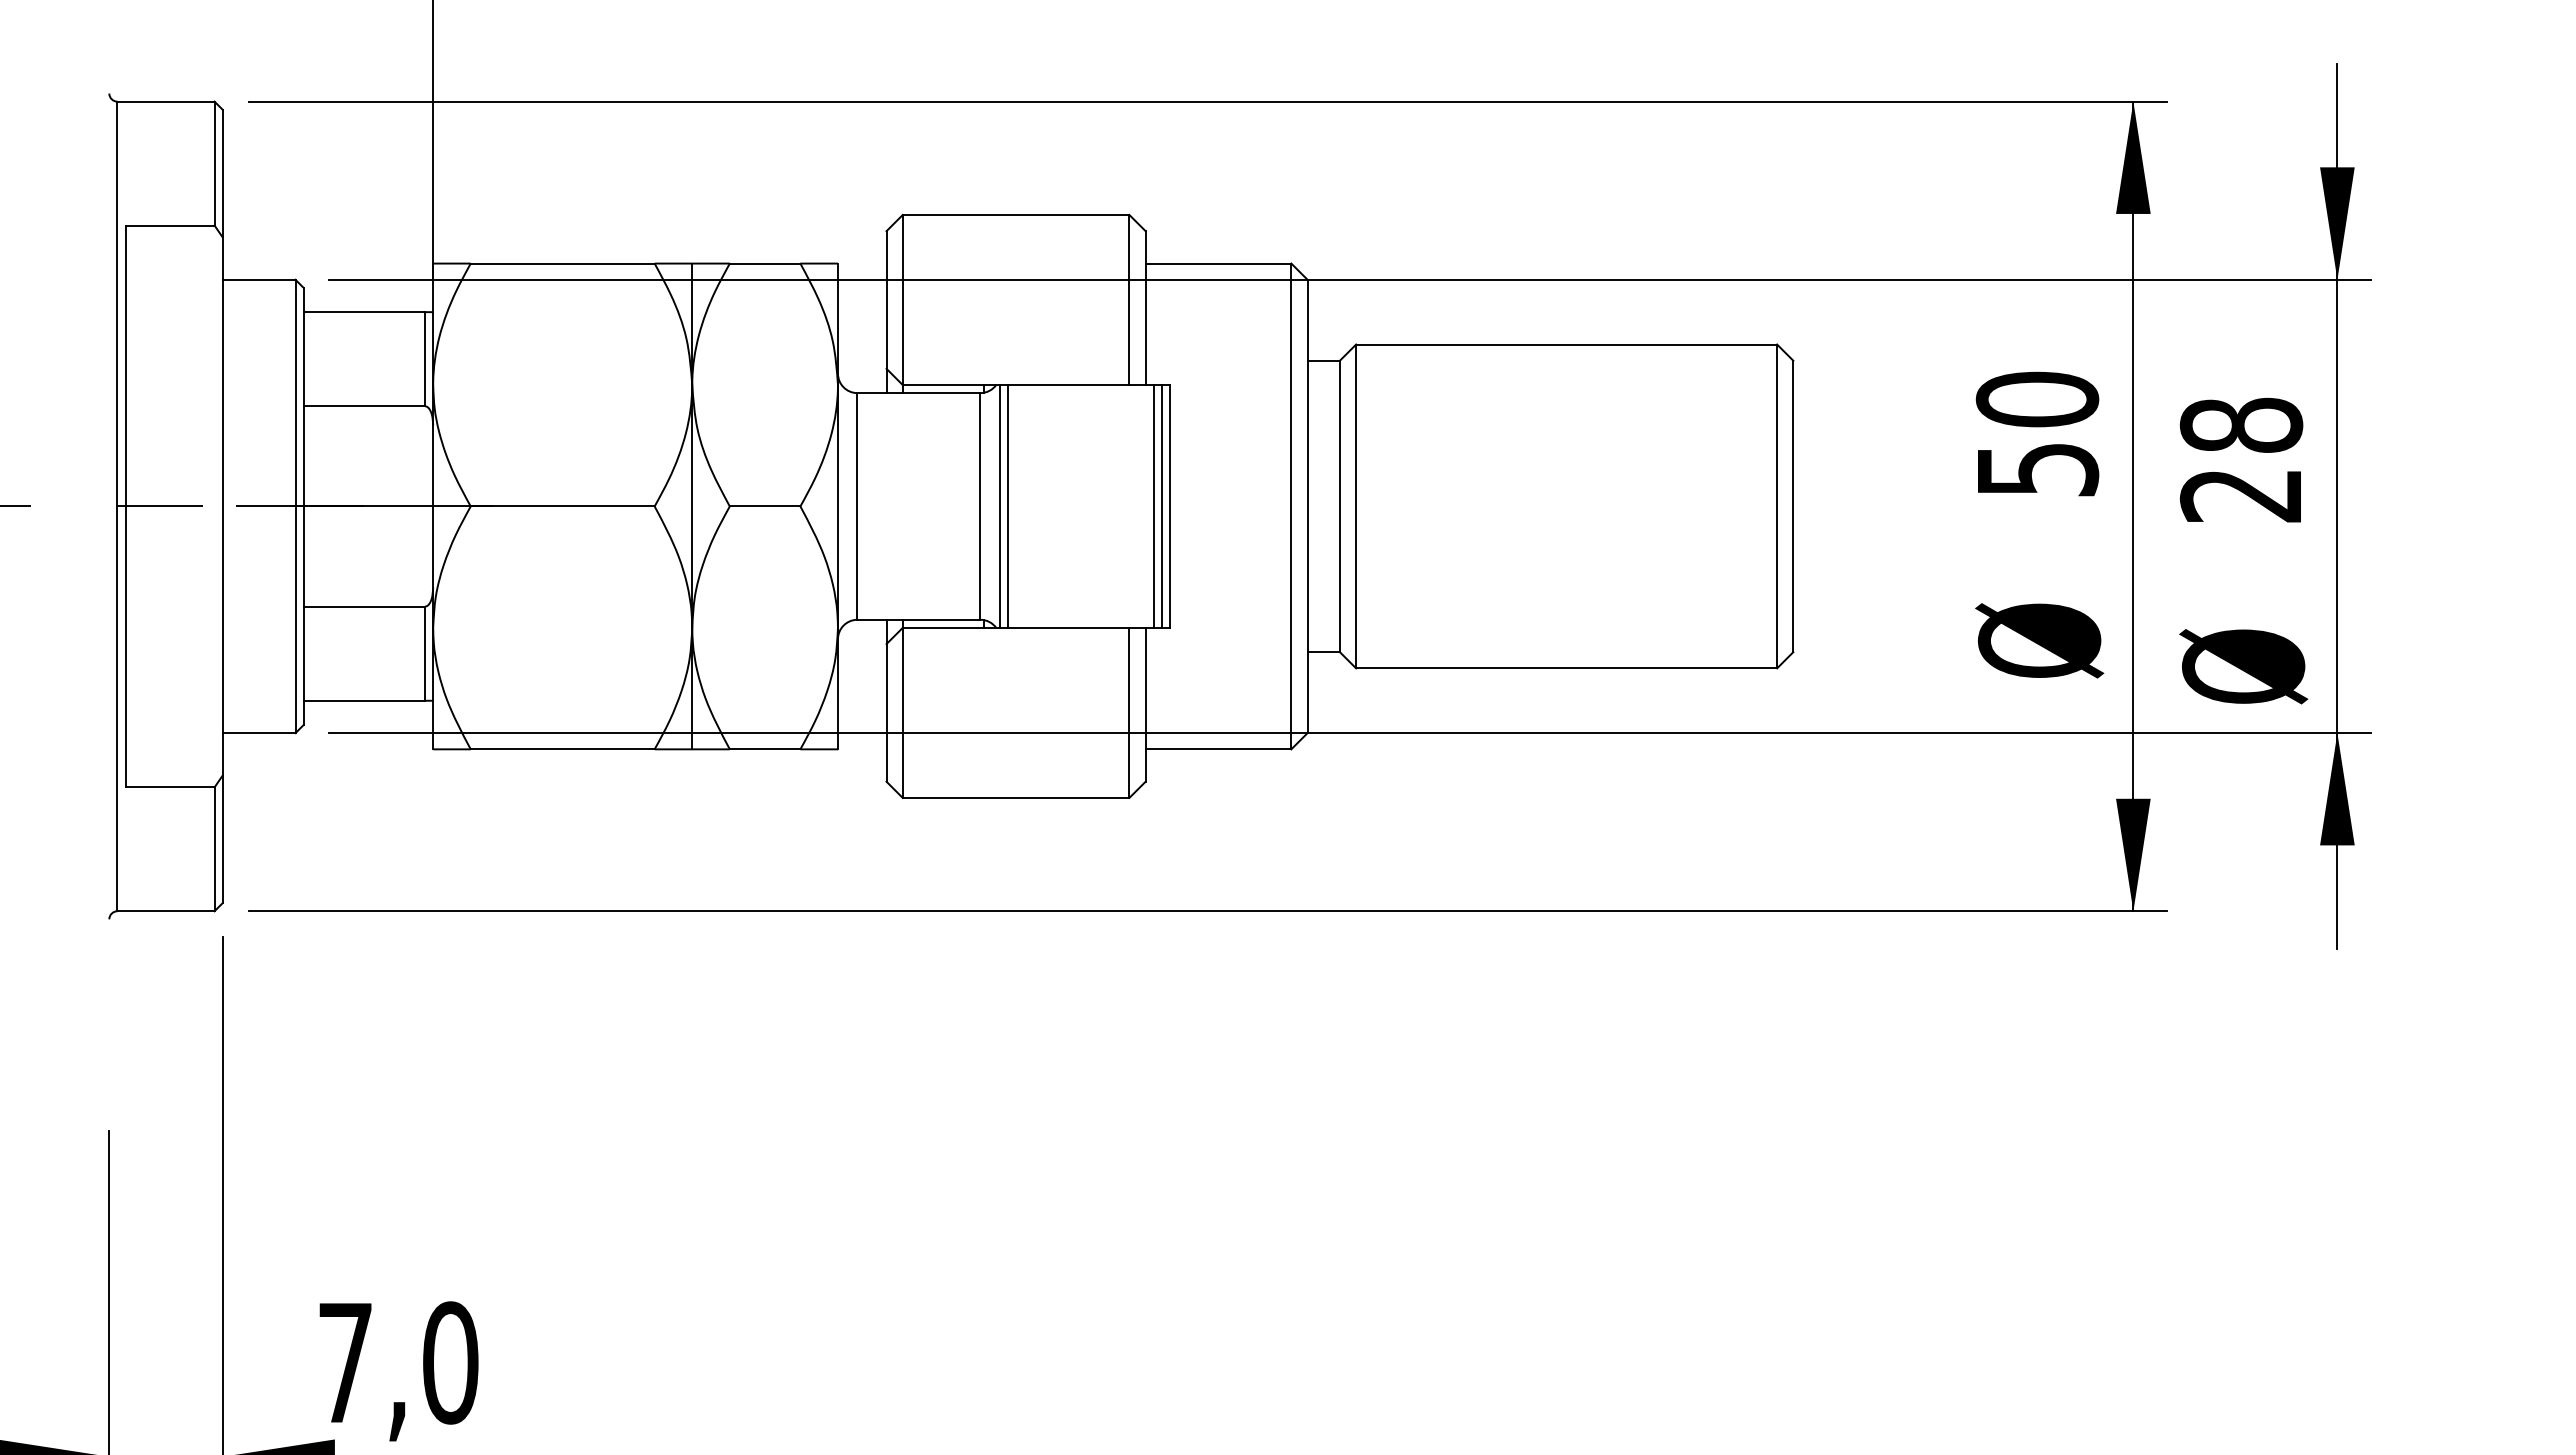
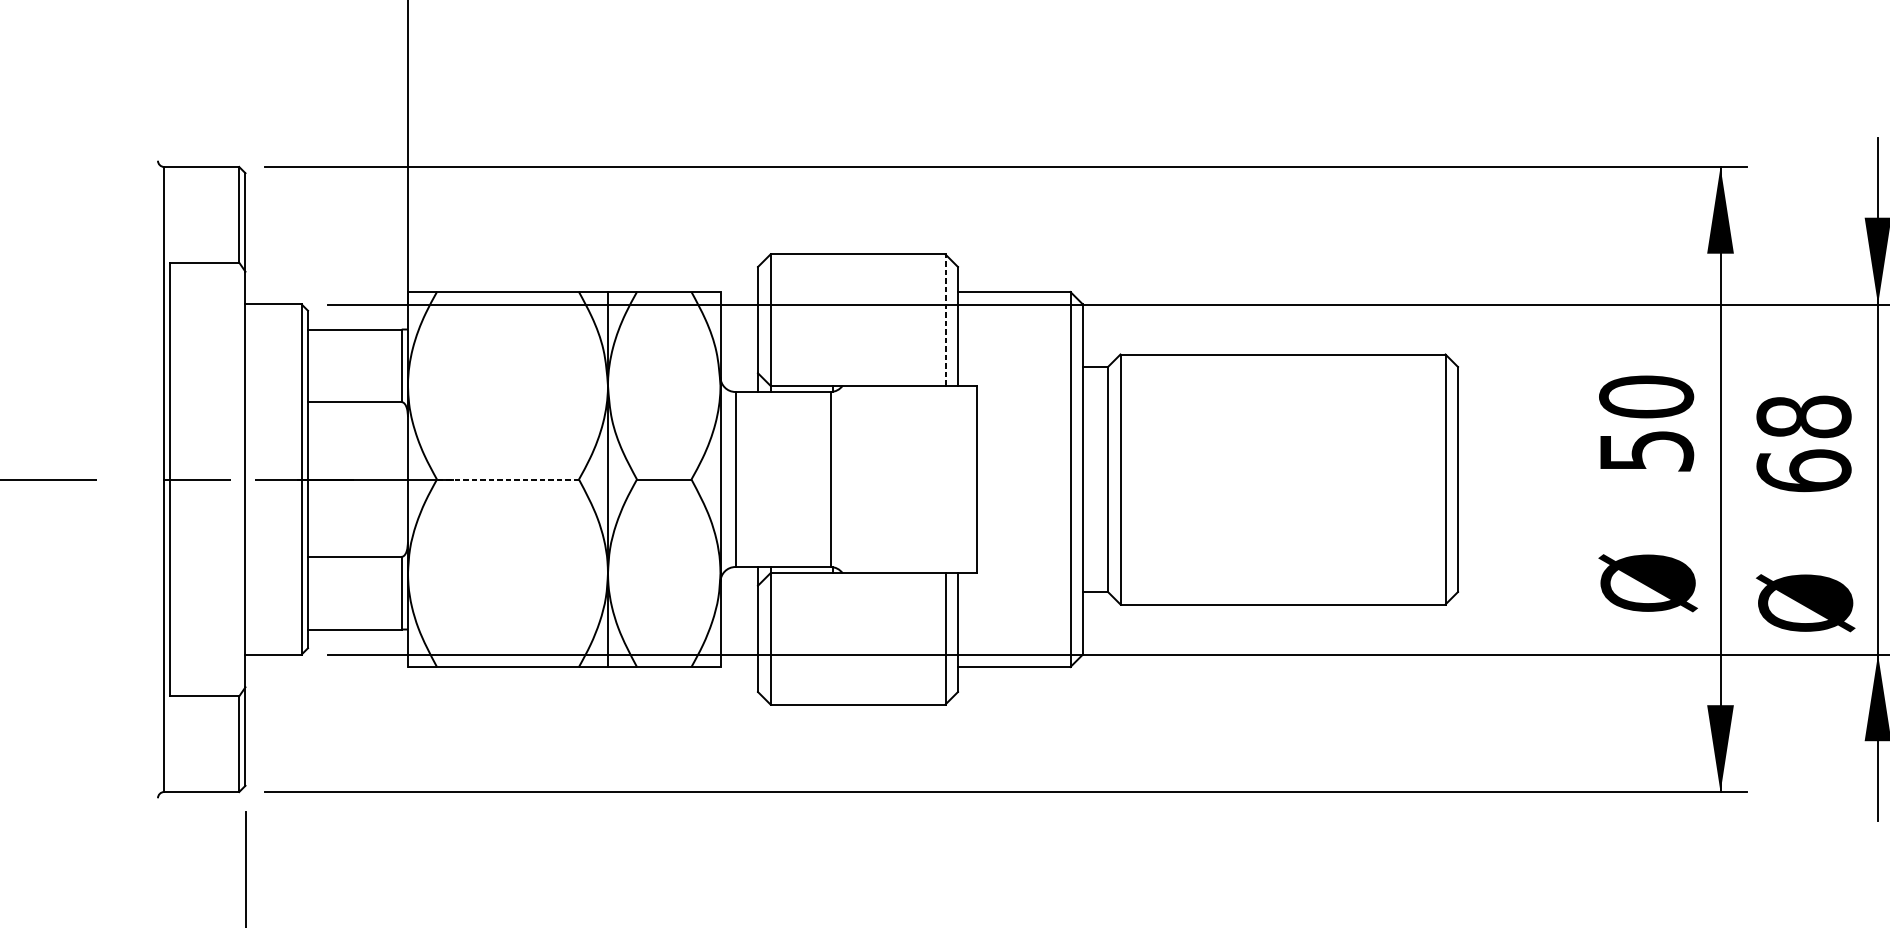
line: (1129, 299) -> (945, 319), solid -> dashed
text: (2241, 494) -> (1804, 470), 28 -> 68
line: (562, 506) -> (507, 479), solid -> dashed
line: (999, 506) -> (845, 479), removed
line: (1008, 506) -> (852, 479), removed
line: (1153, 506) -> (964, 479), removed
line: (1161, 506) -> (970, 479), removed

